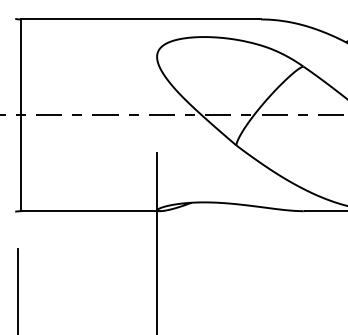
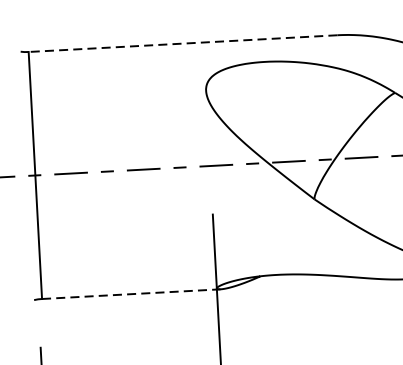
line: (141, 19) -> (183, 43), solid -> dashed
line: (91, 211) -> (132, 294), solid -> dashed

